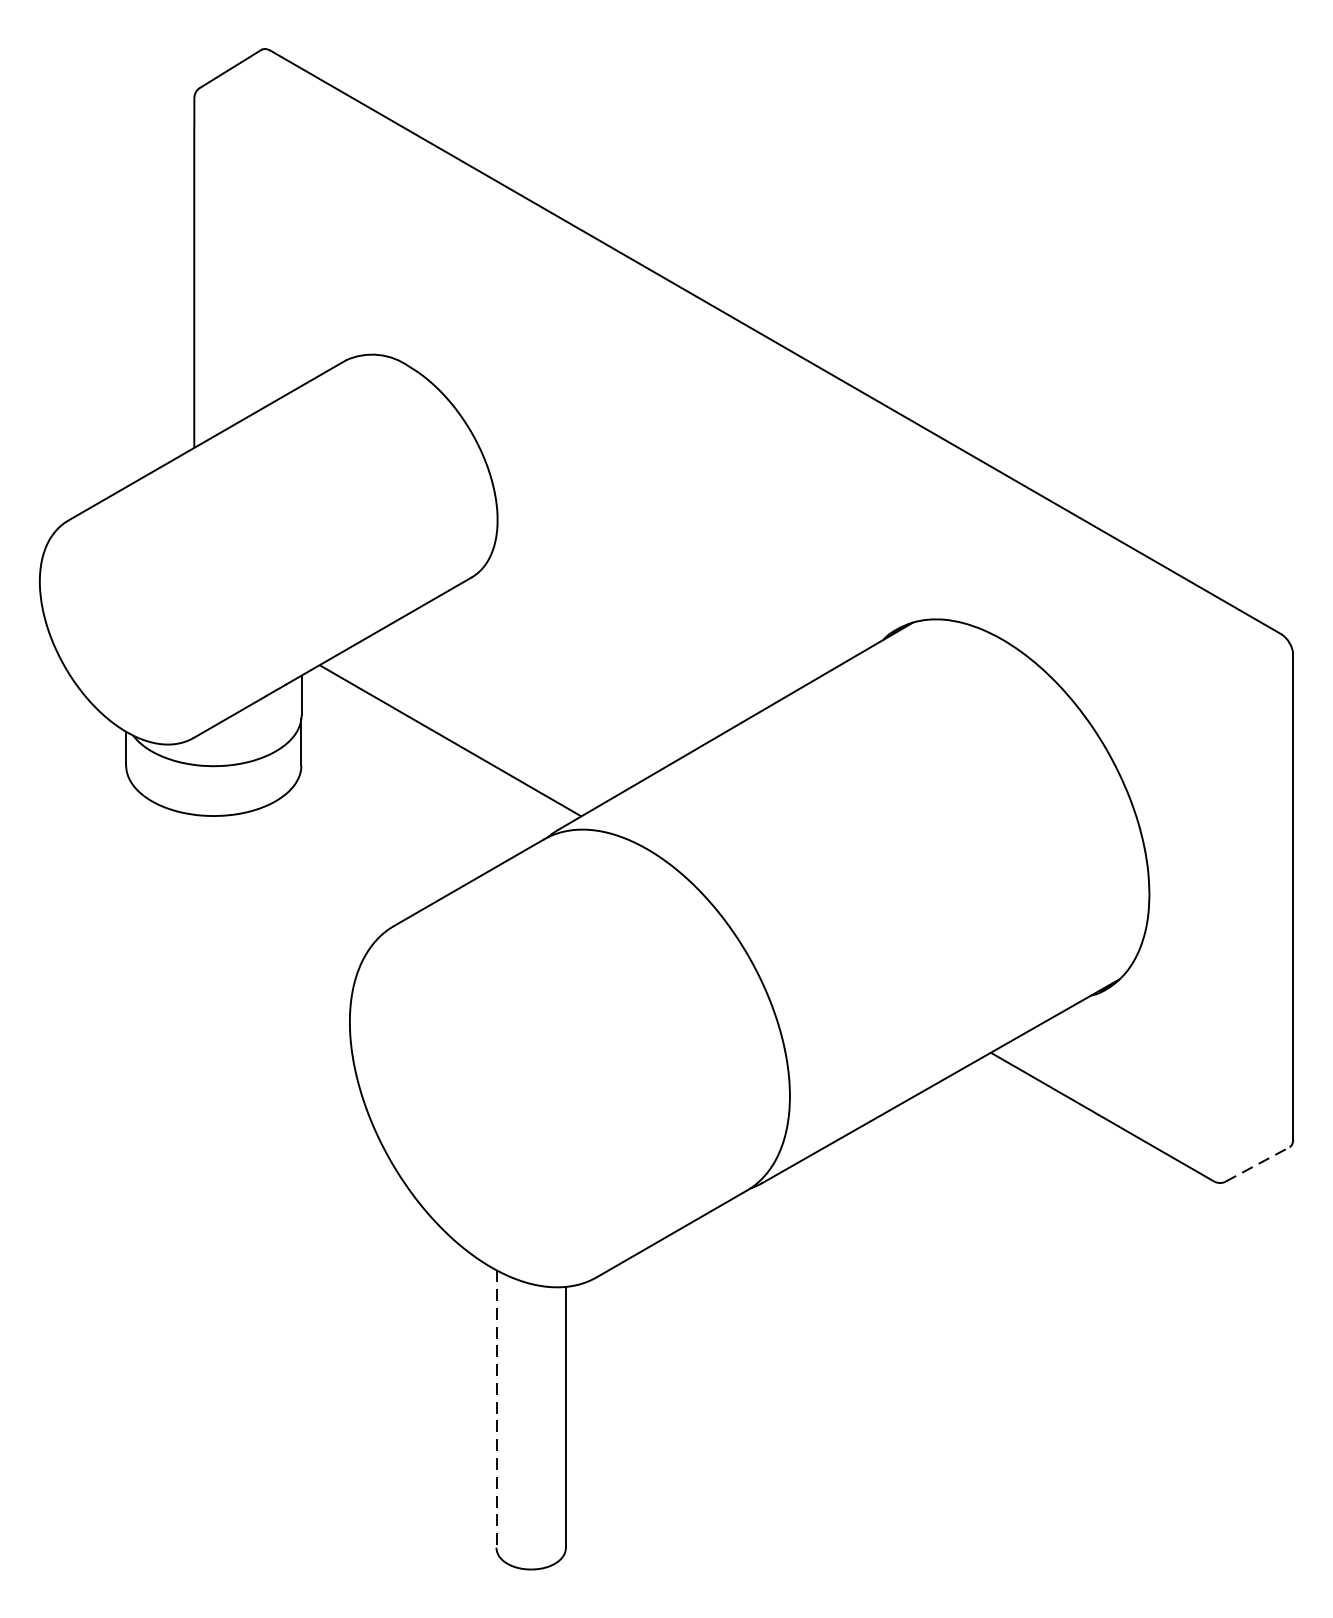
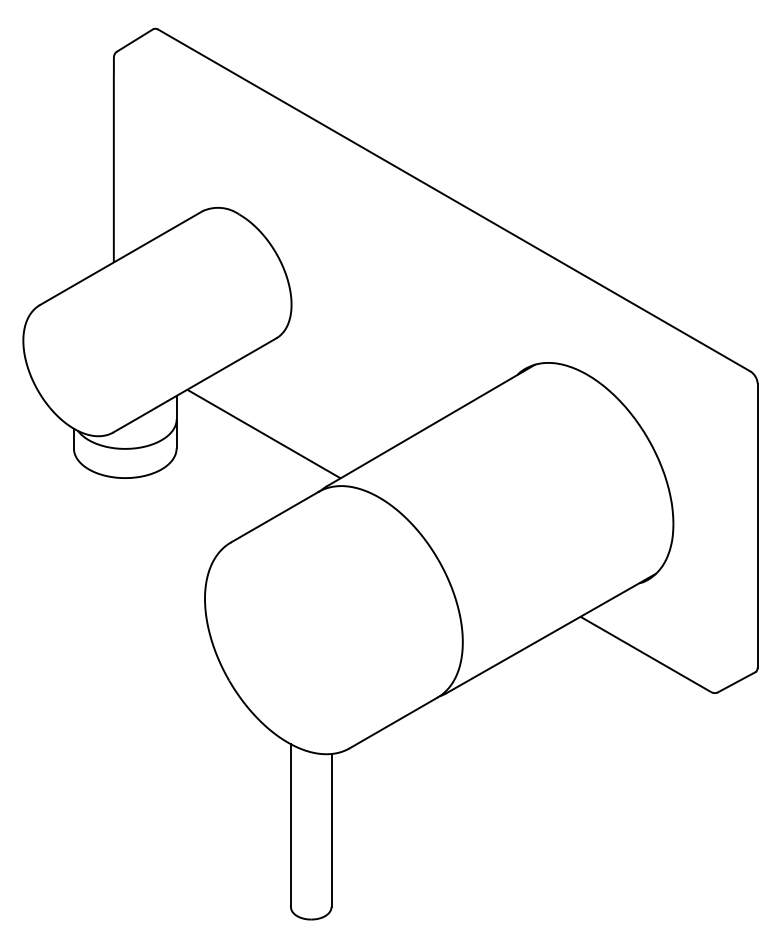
line: (1258, 1164) -> (737, 682), dashed -> solid
line: (495, 1410) -> (290, 826), dashed -> solid

